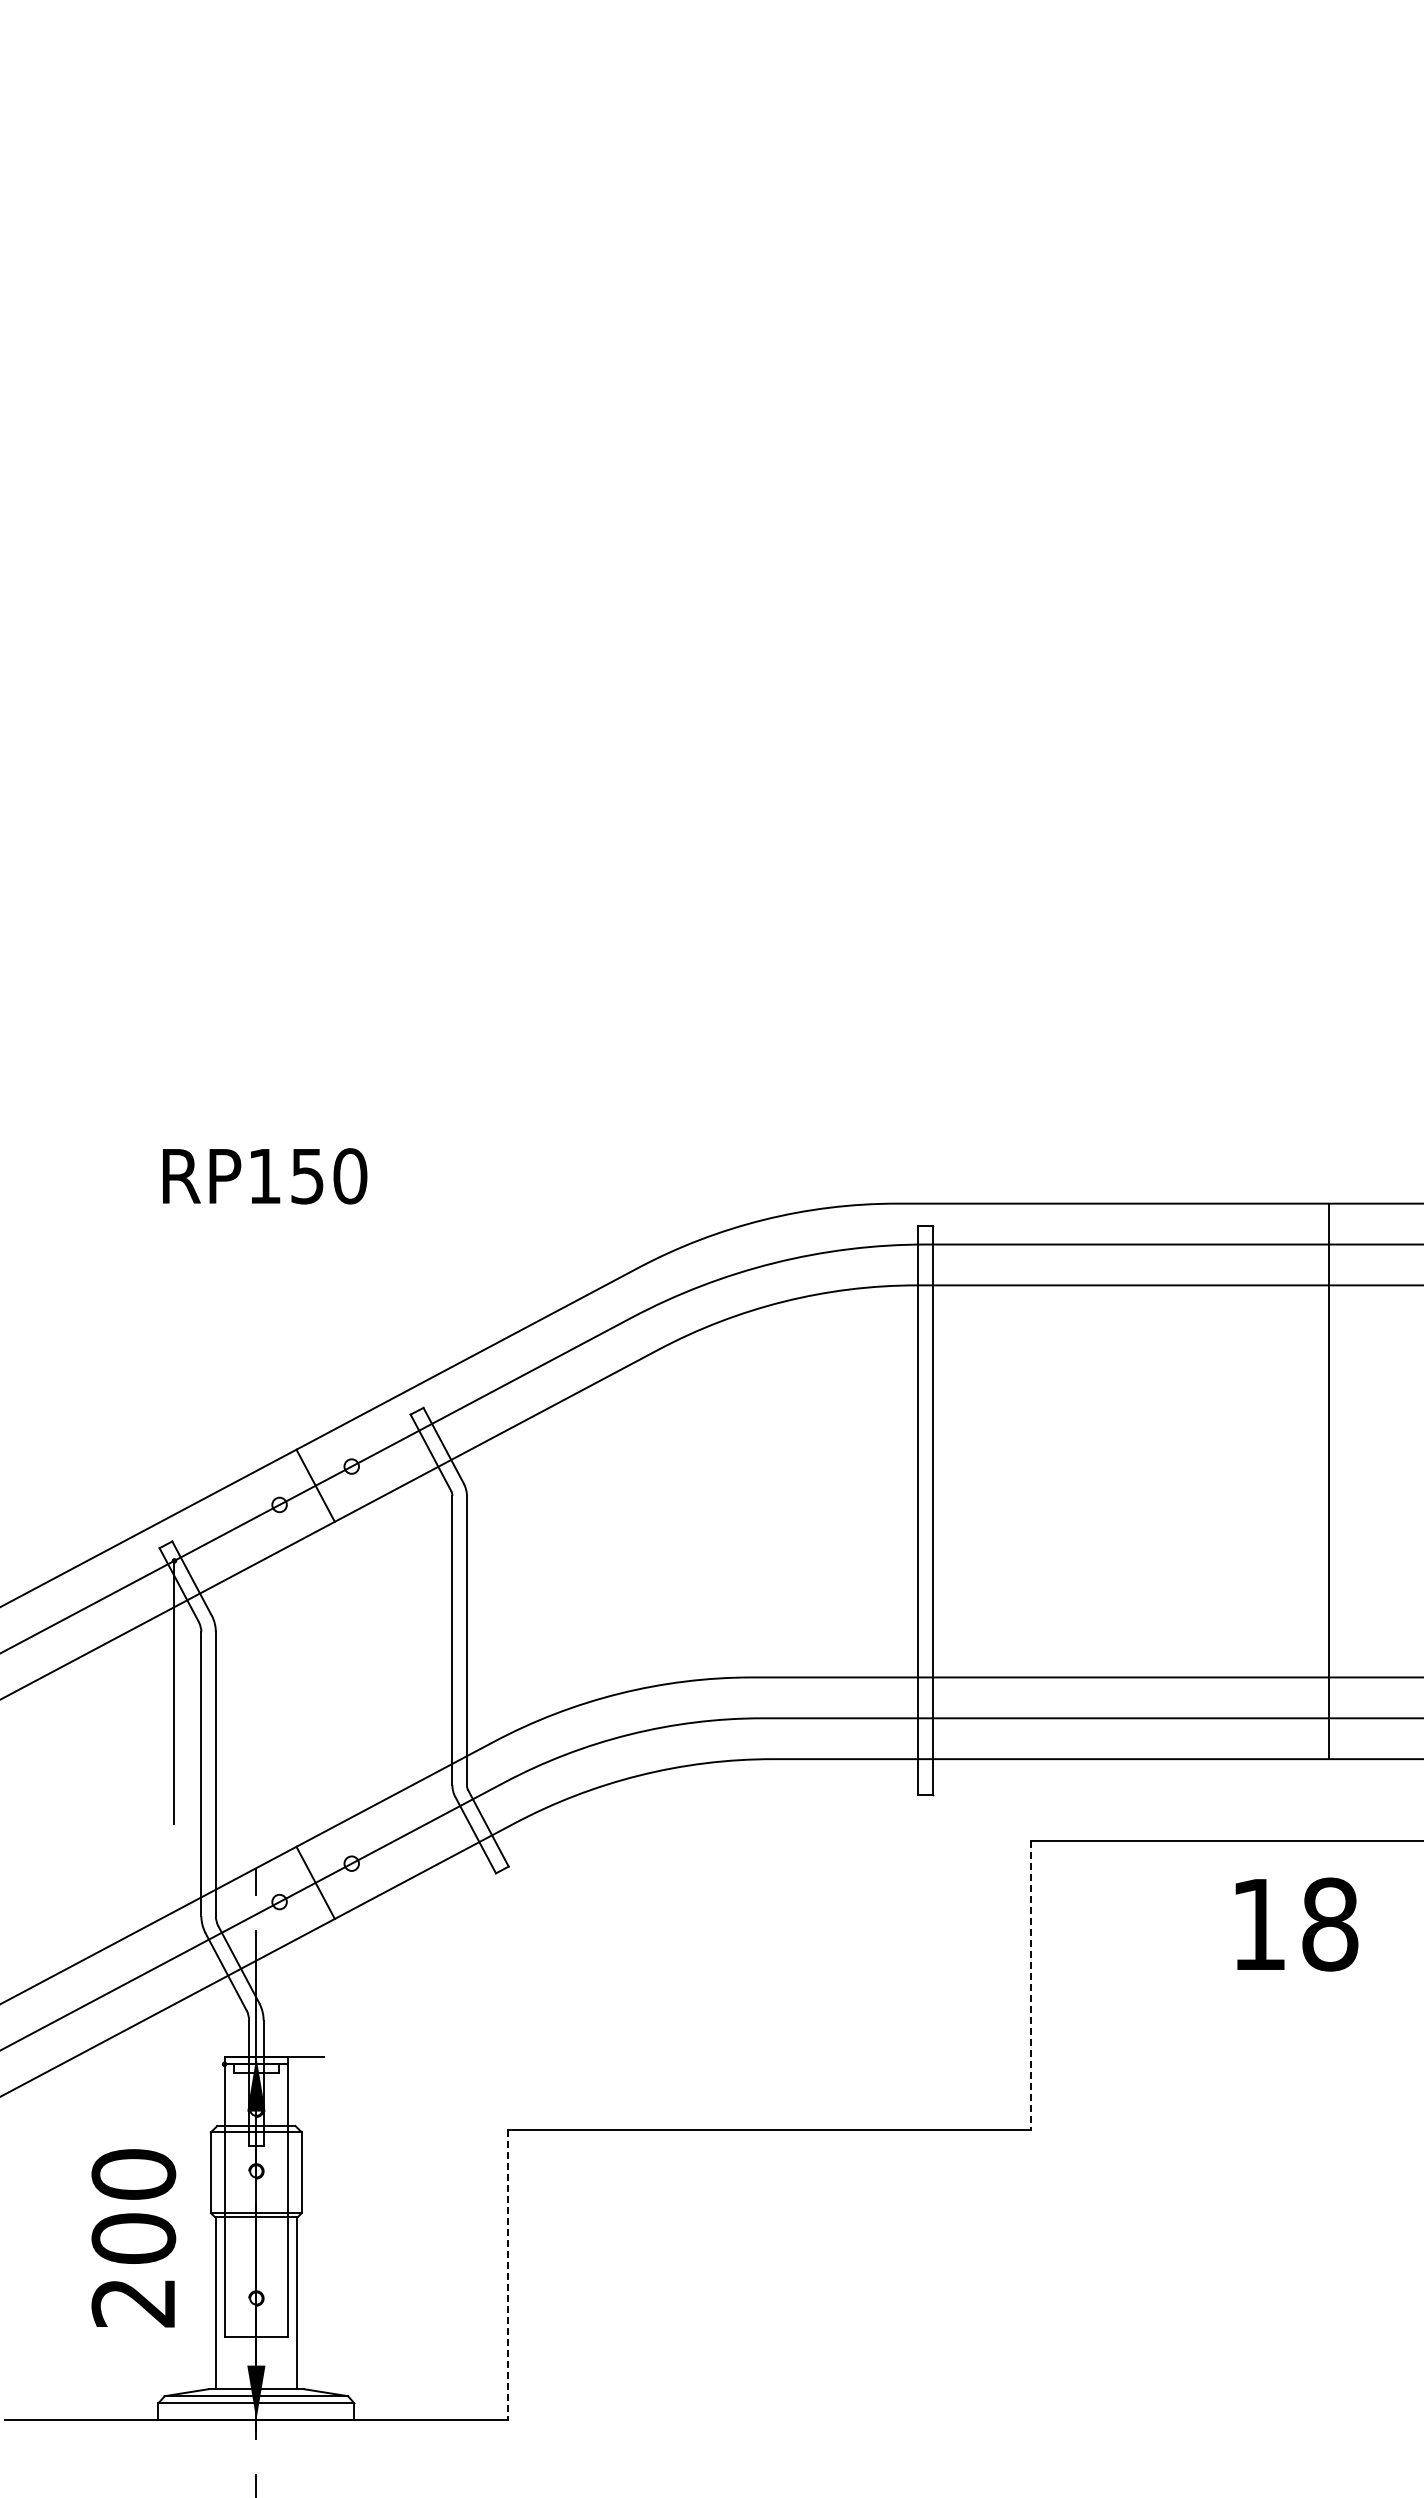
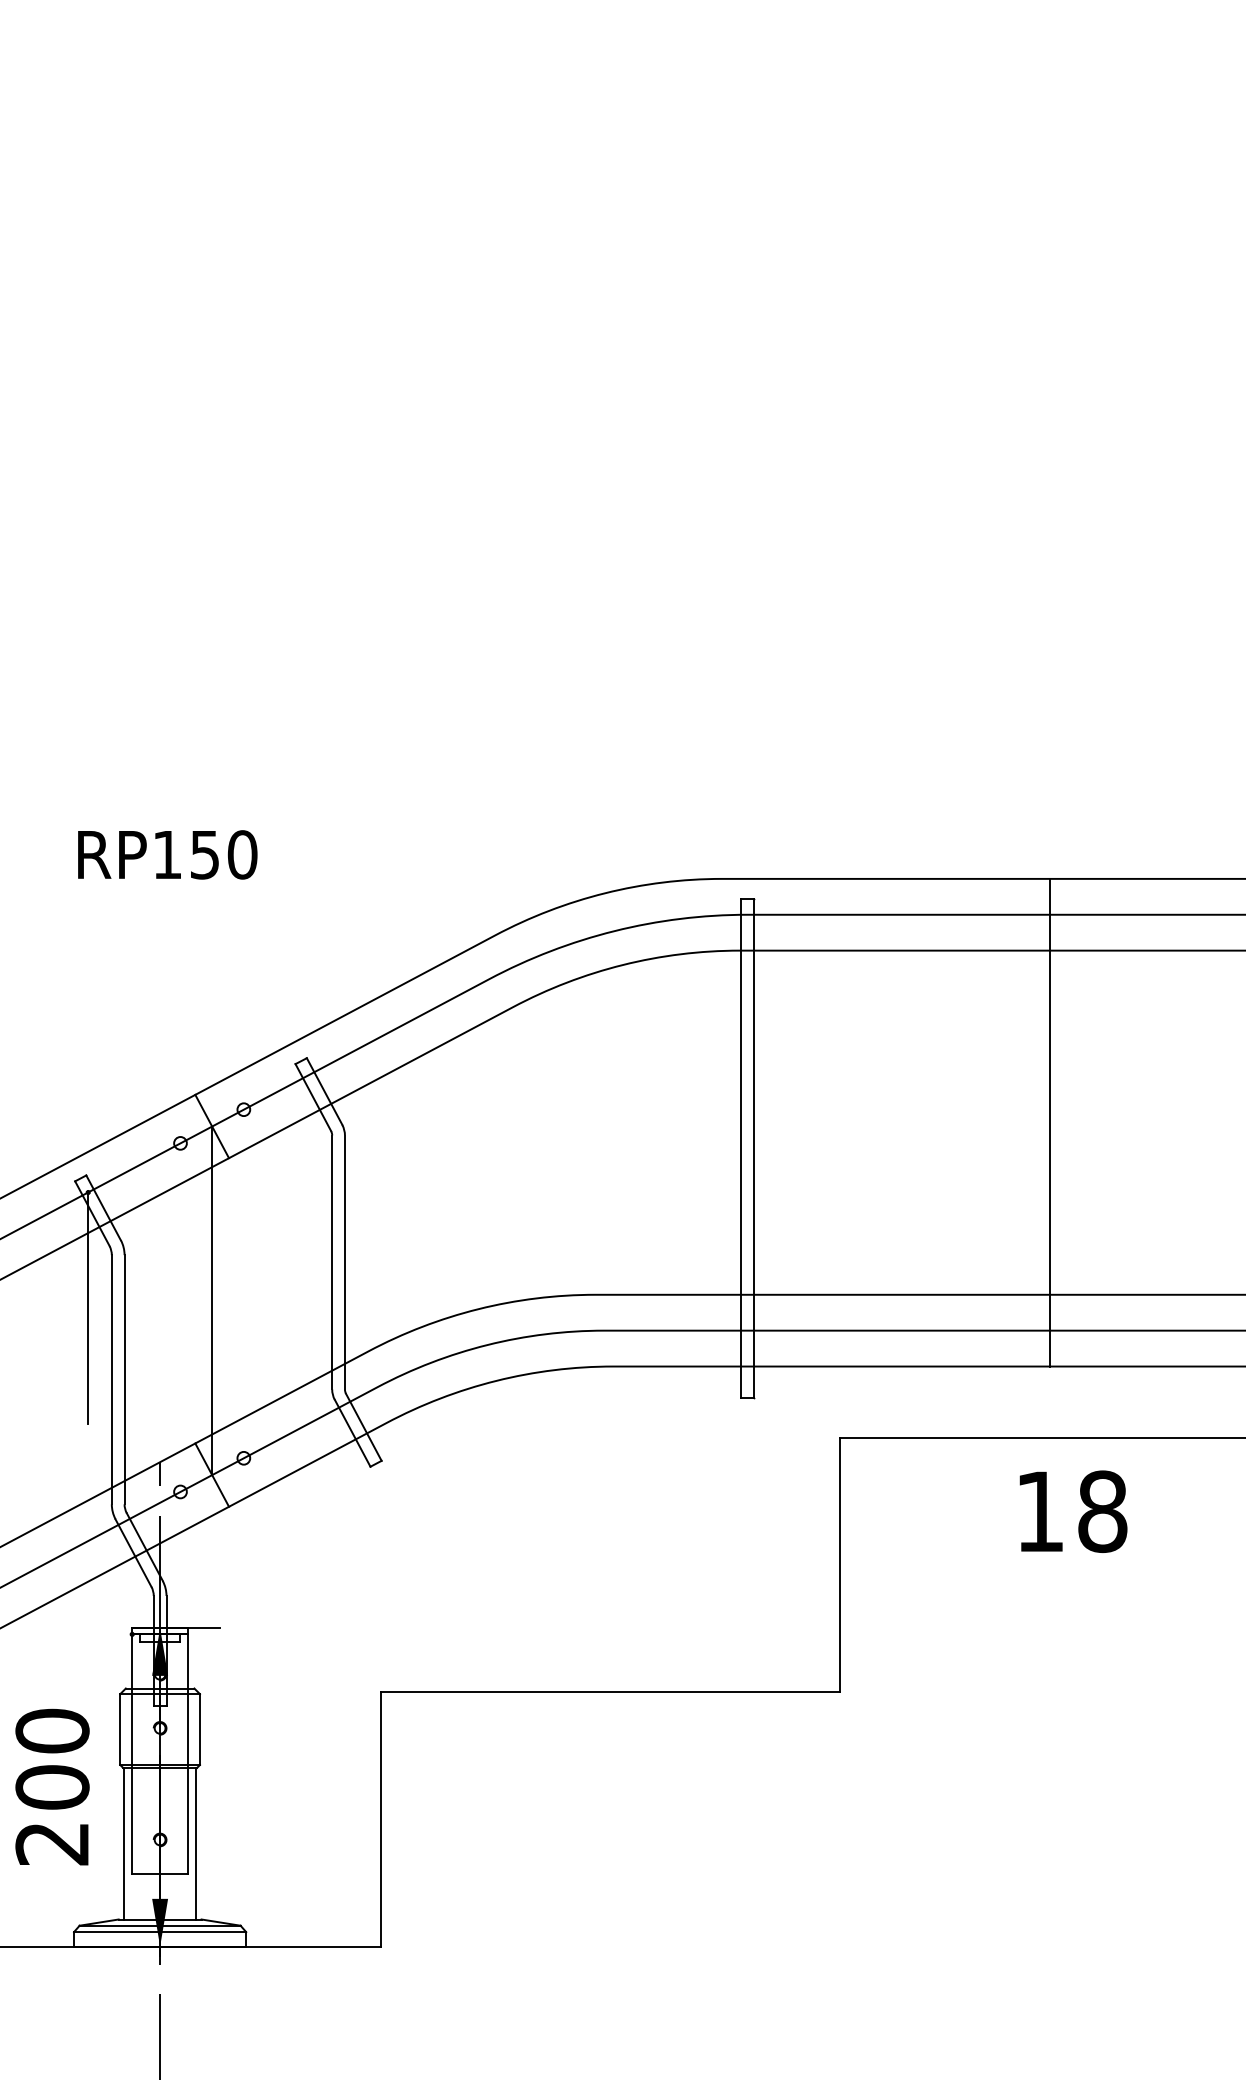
line: (1329, 1481) -> (1050, 1122), moved
line: (315, 1683) -> (212, 1300), added
line: (1030, 1985) -> (839, 1565), dashed -> solid
line: (507, 2275) -> (380, 1819), dashed -> solid

